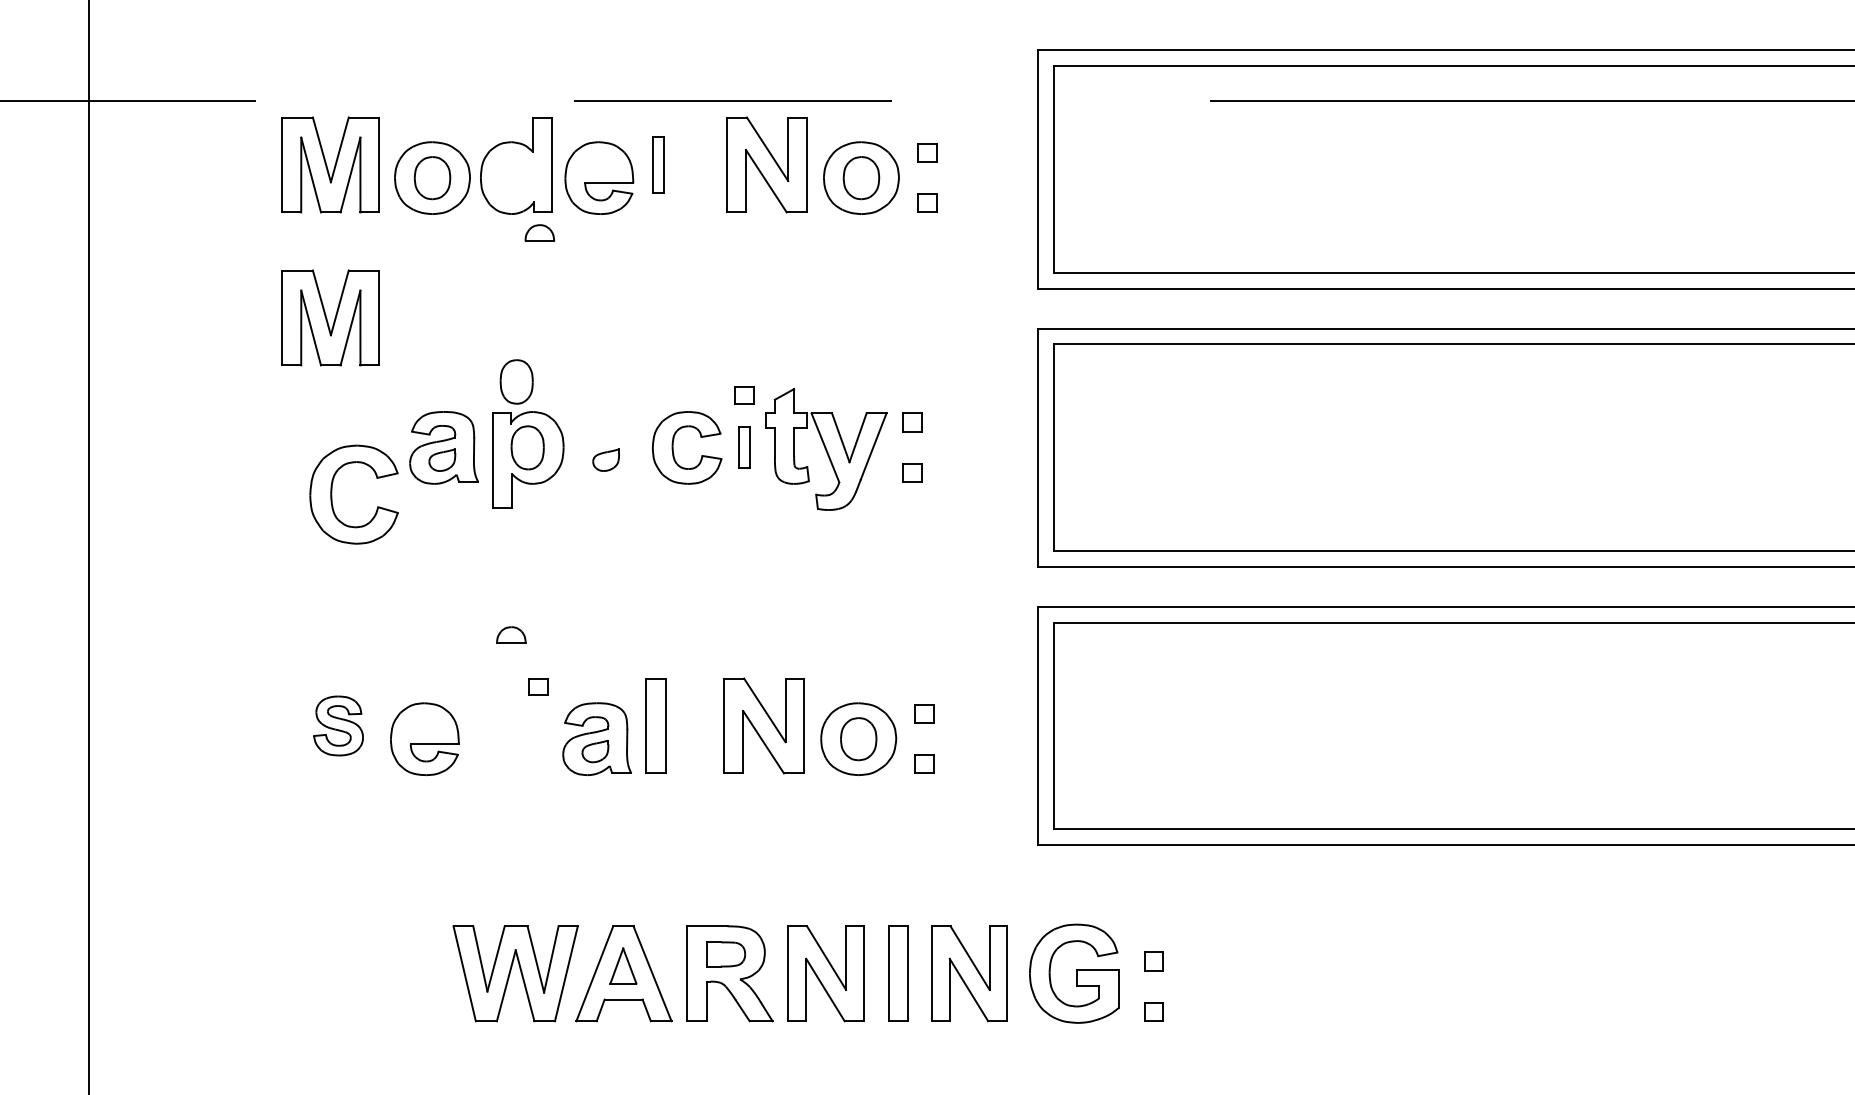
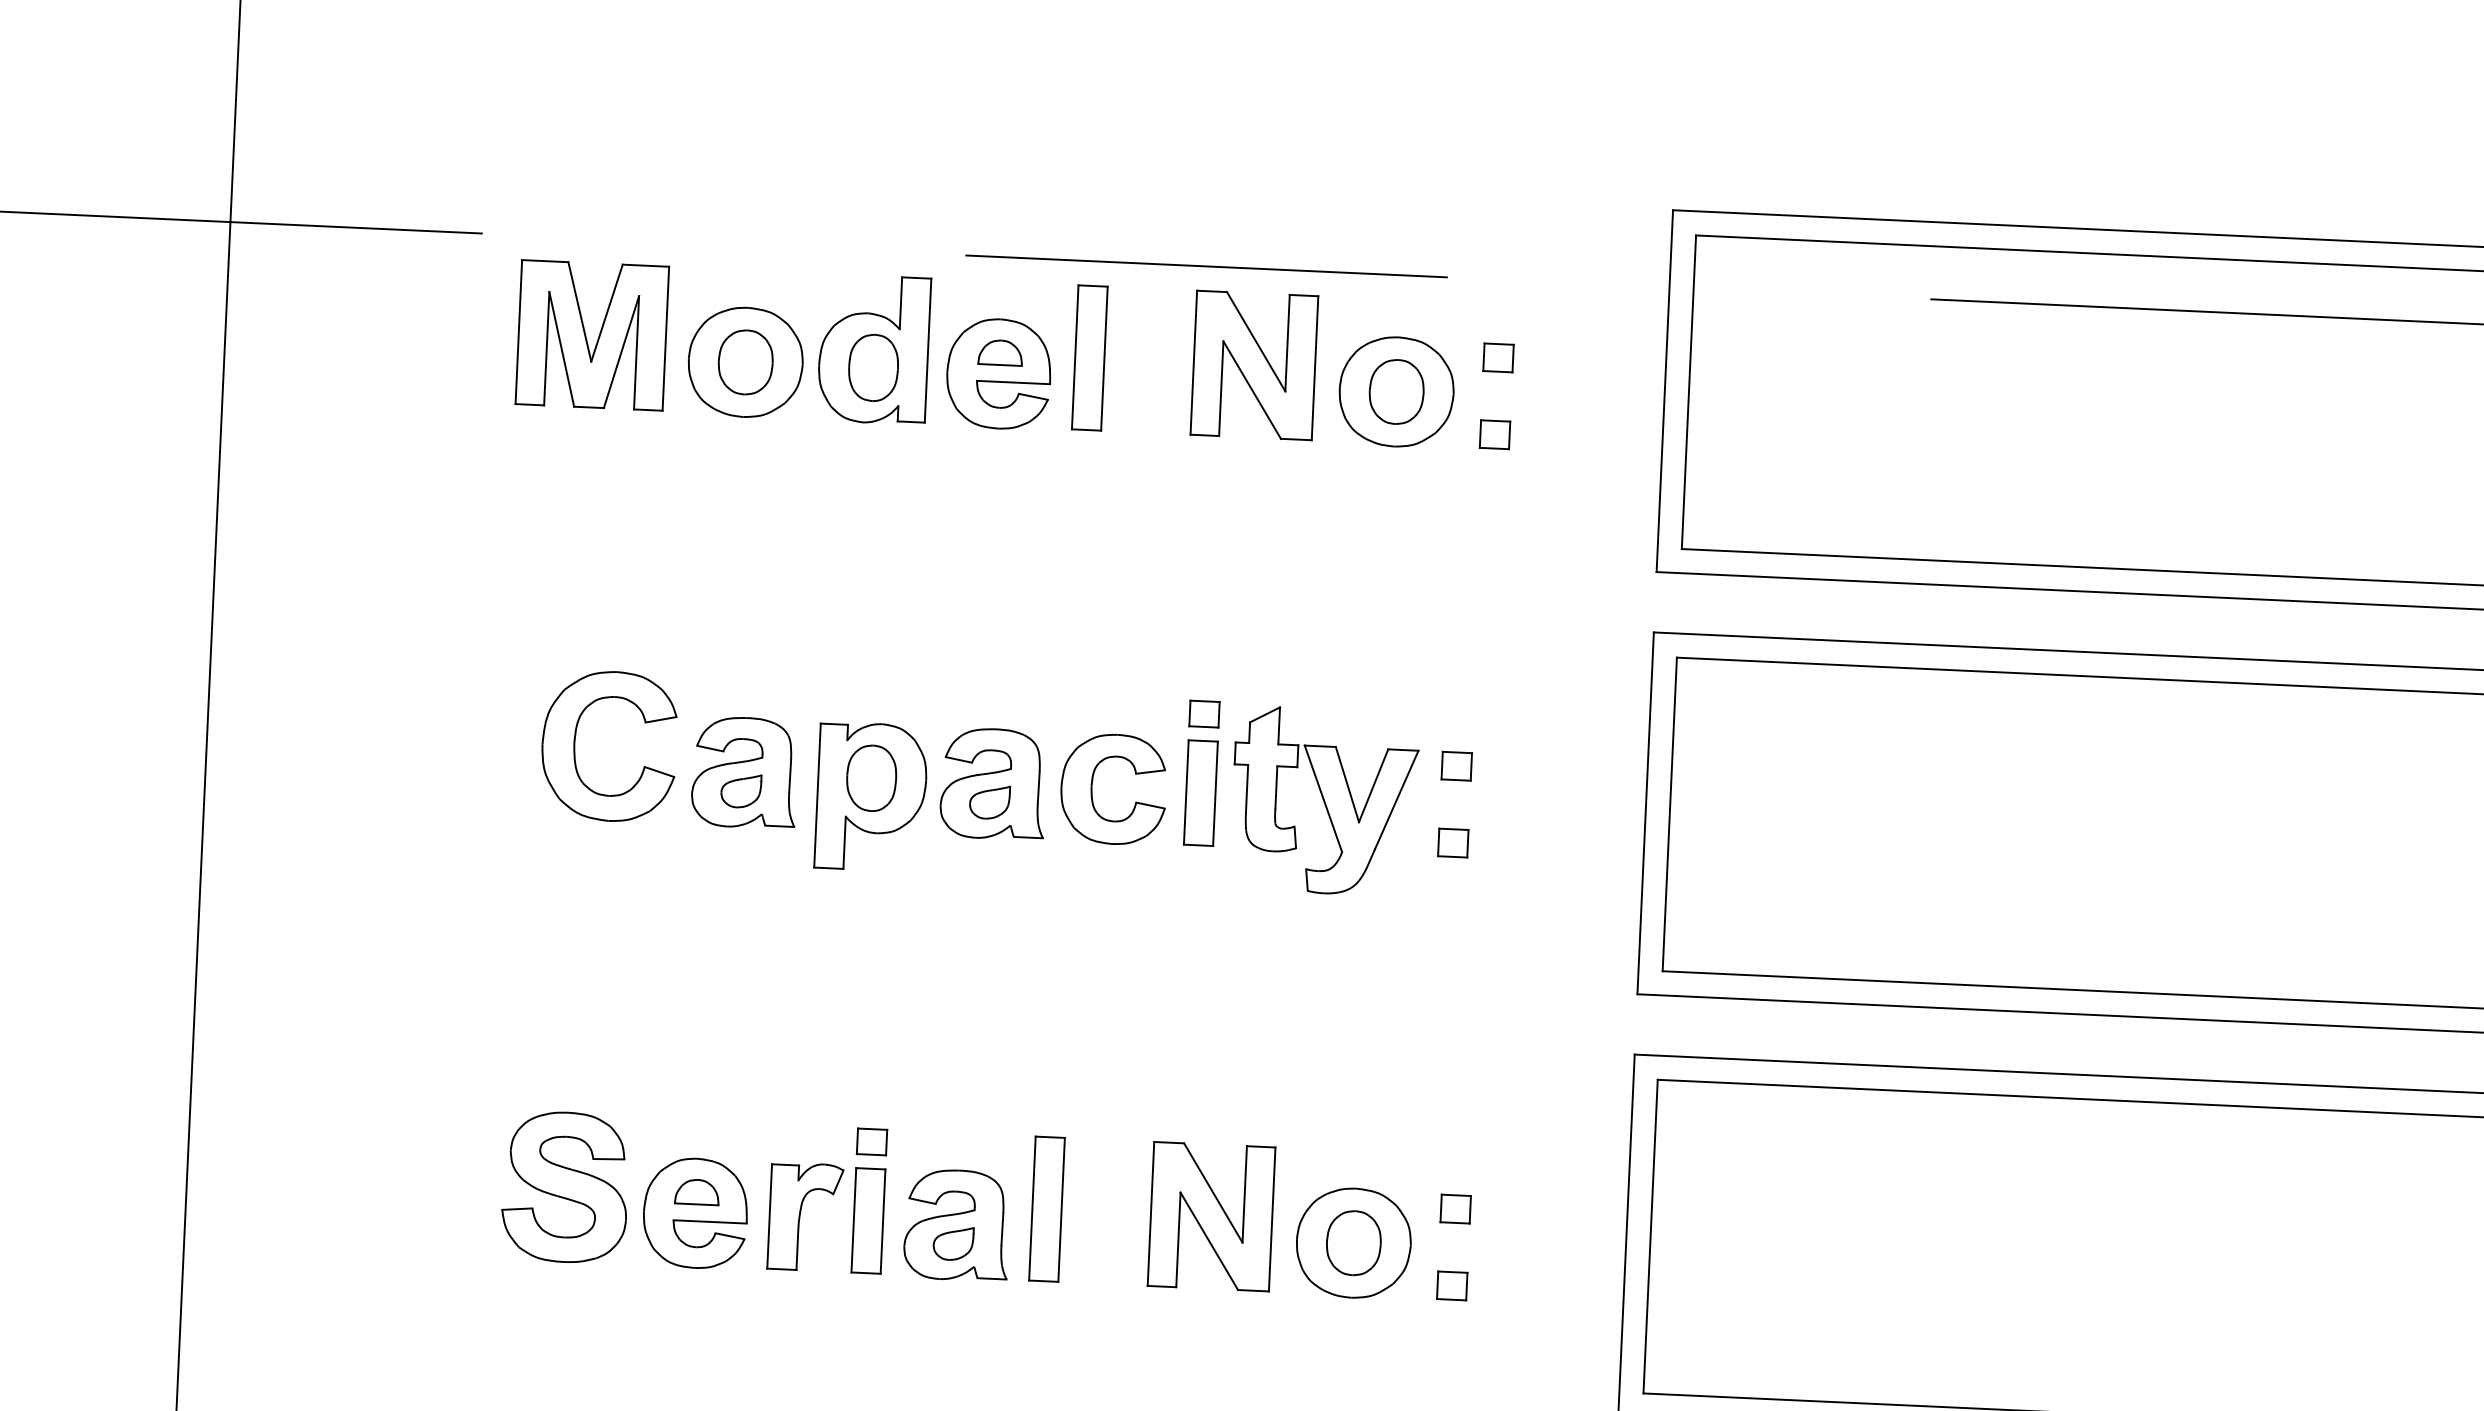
part: (658, 164) -> (1089, 357), size x1.67
part: (539, 232) -> (1000, 351), moved
part: (330, 317) -> (581, 566), removed
part: (516, 381) -> (873, 367), moved
part: (607, 447) -> (992, 783), added
part: (744, 447) -> (1200, 792), size x1.67
part: (332, 494) -> (576, 744), moved
part: (511, 634) -> (697, 1191), moved
part: (514, 723) -> (832, 1195), added
part: (338, 725) -> (565, 1186), size x1.67

